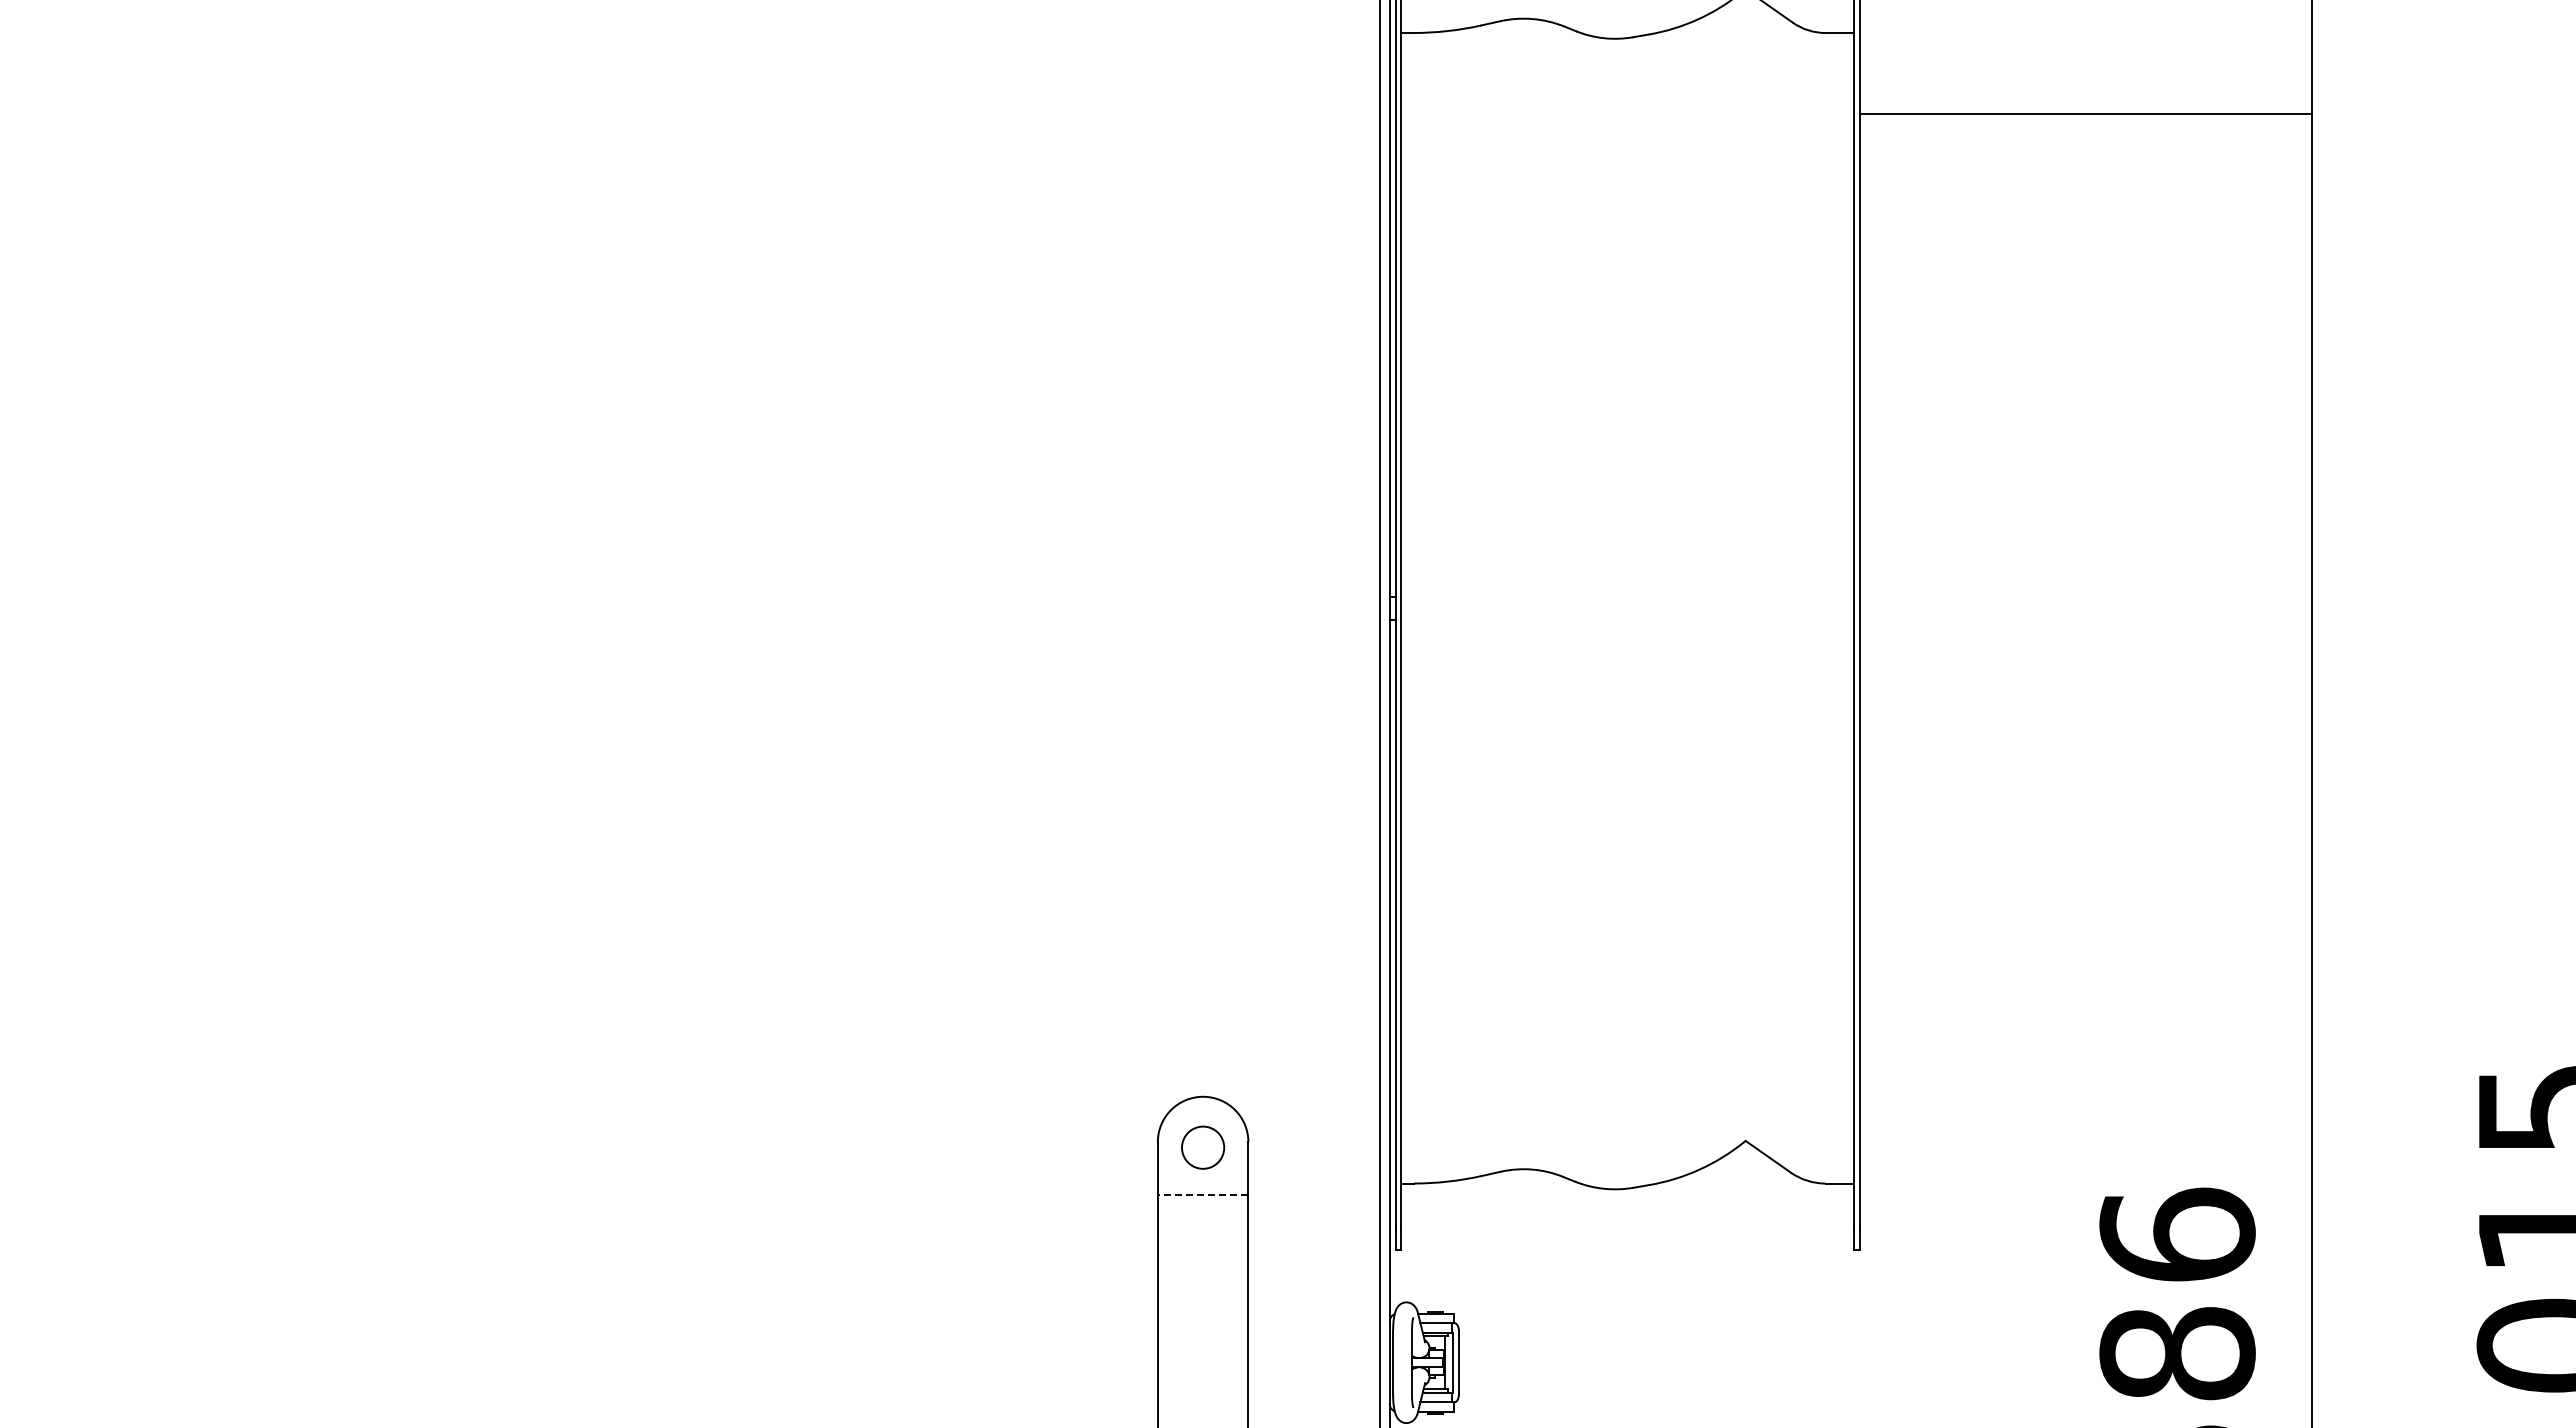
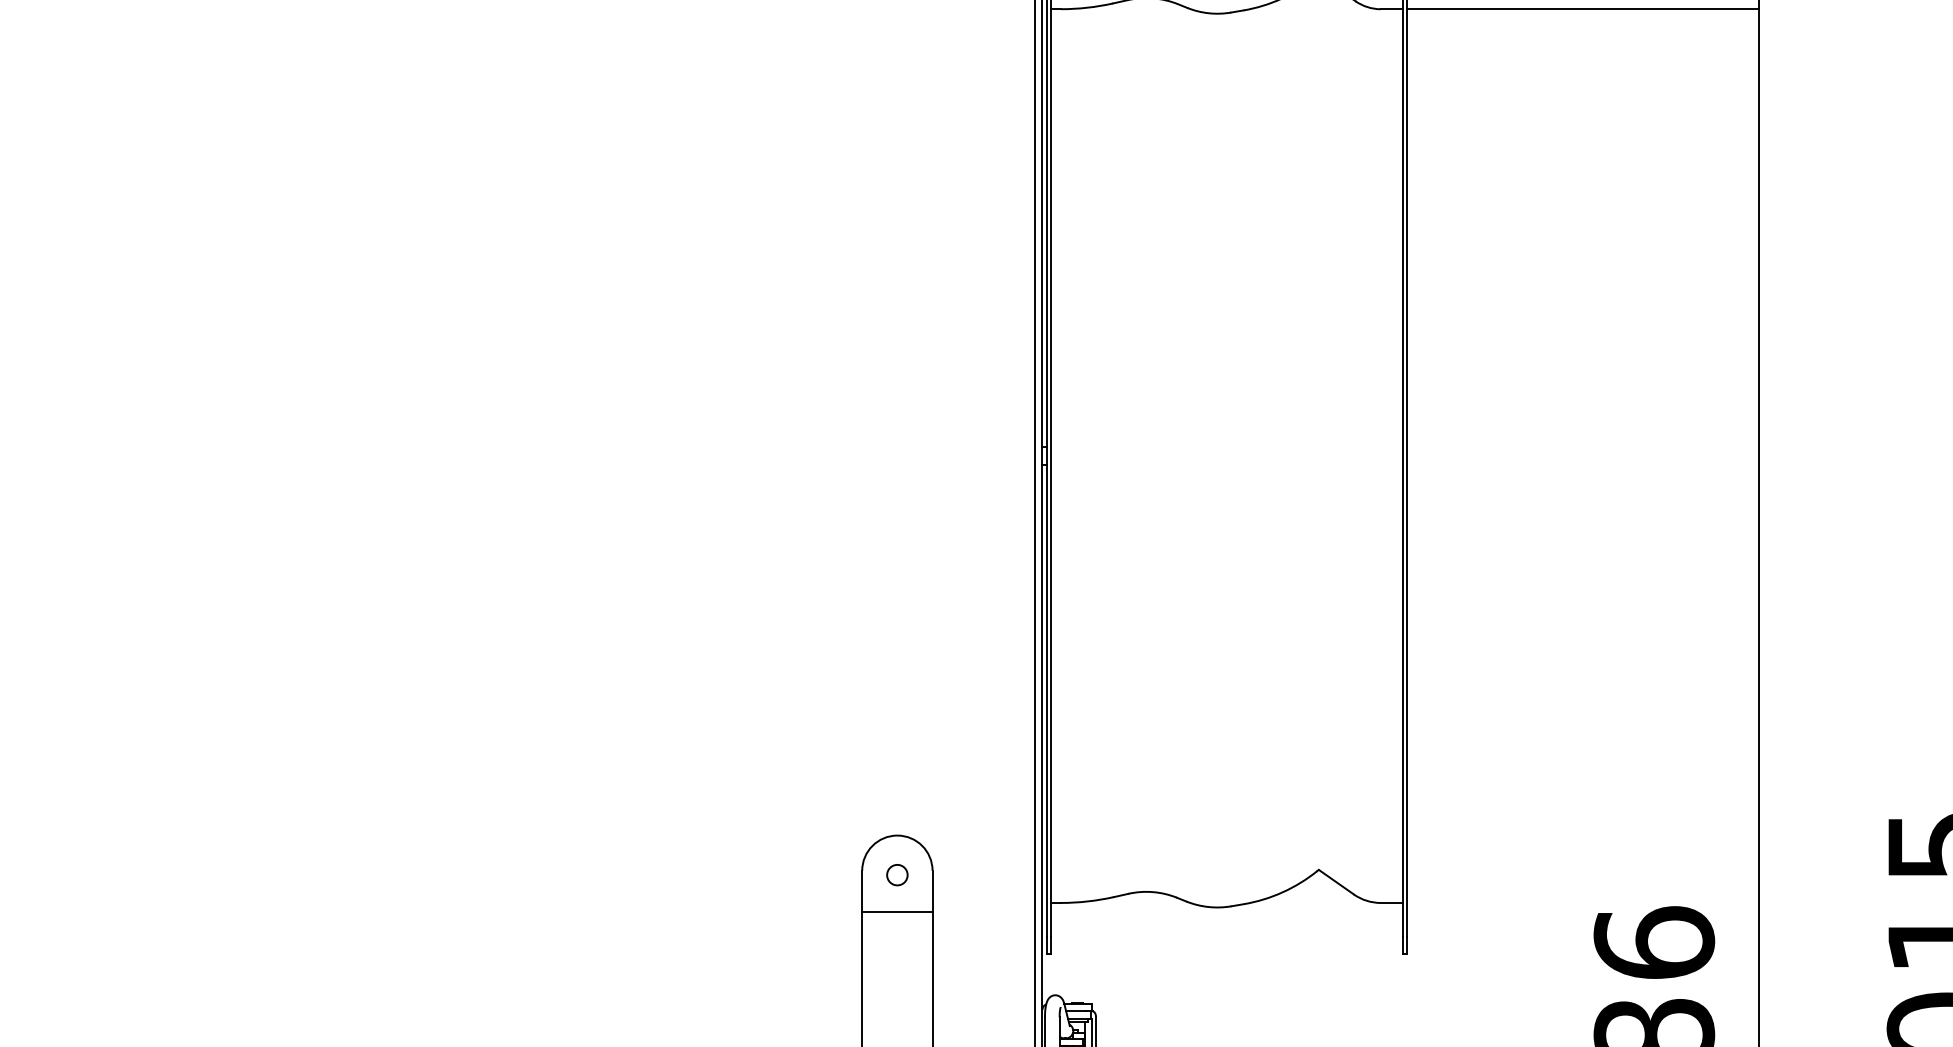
line: (2085, 114) -> (1582, 9), moved
circle: (1202, 1147) -> (896, 874), size x0.62
line: (1202, 1194) -> (896, 911), dashed -> solid

